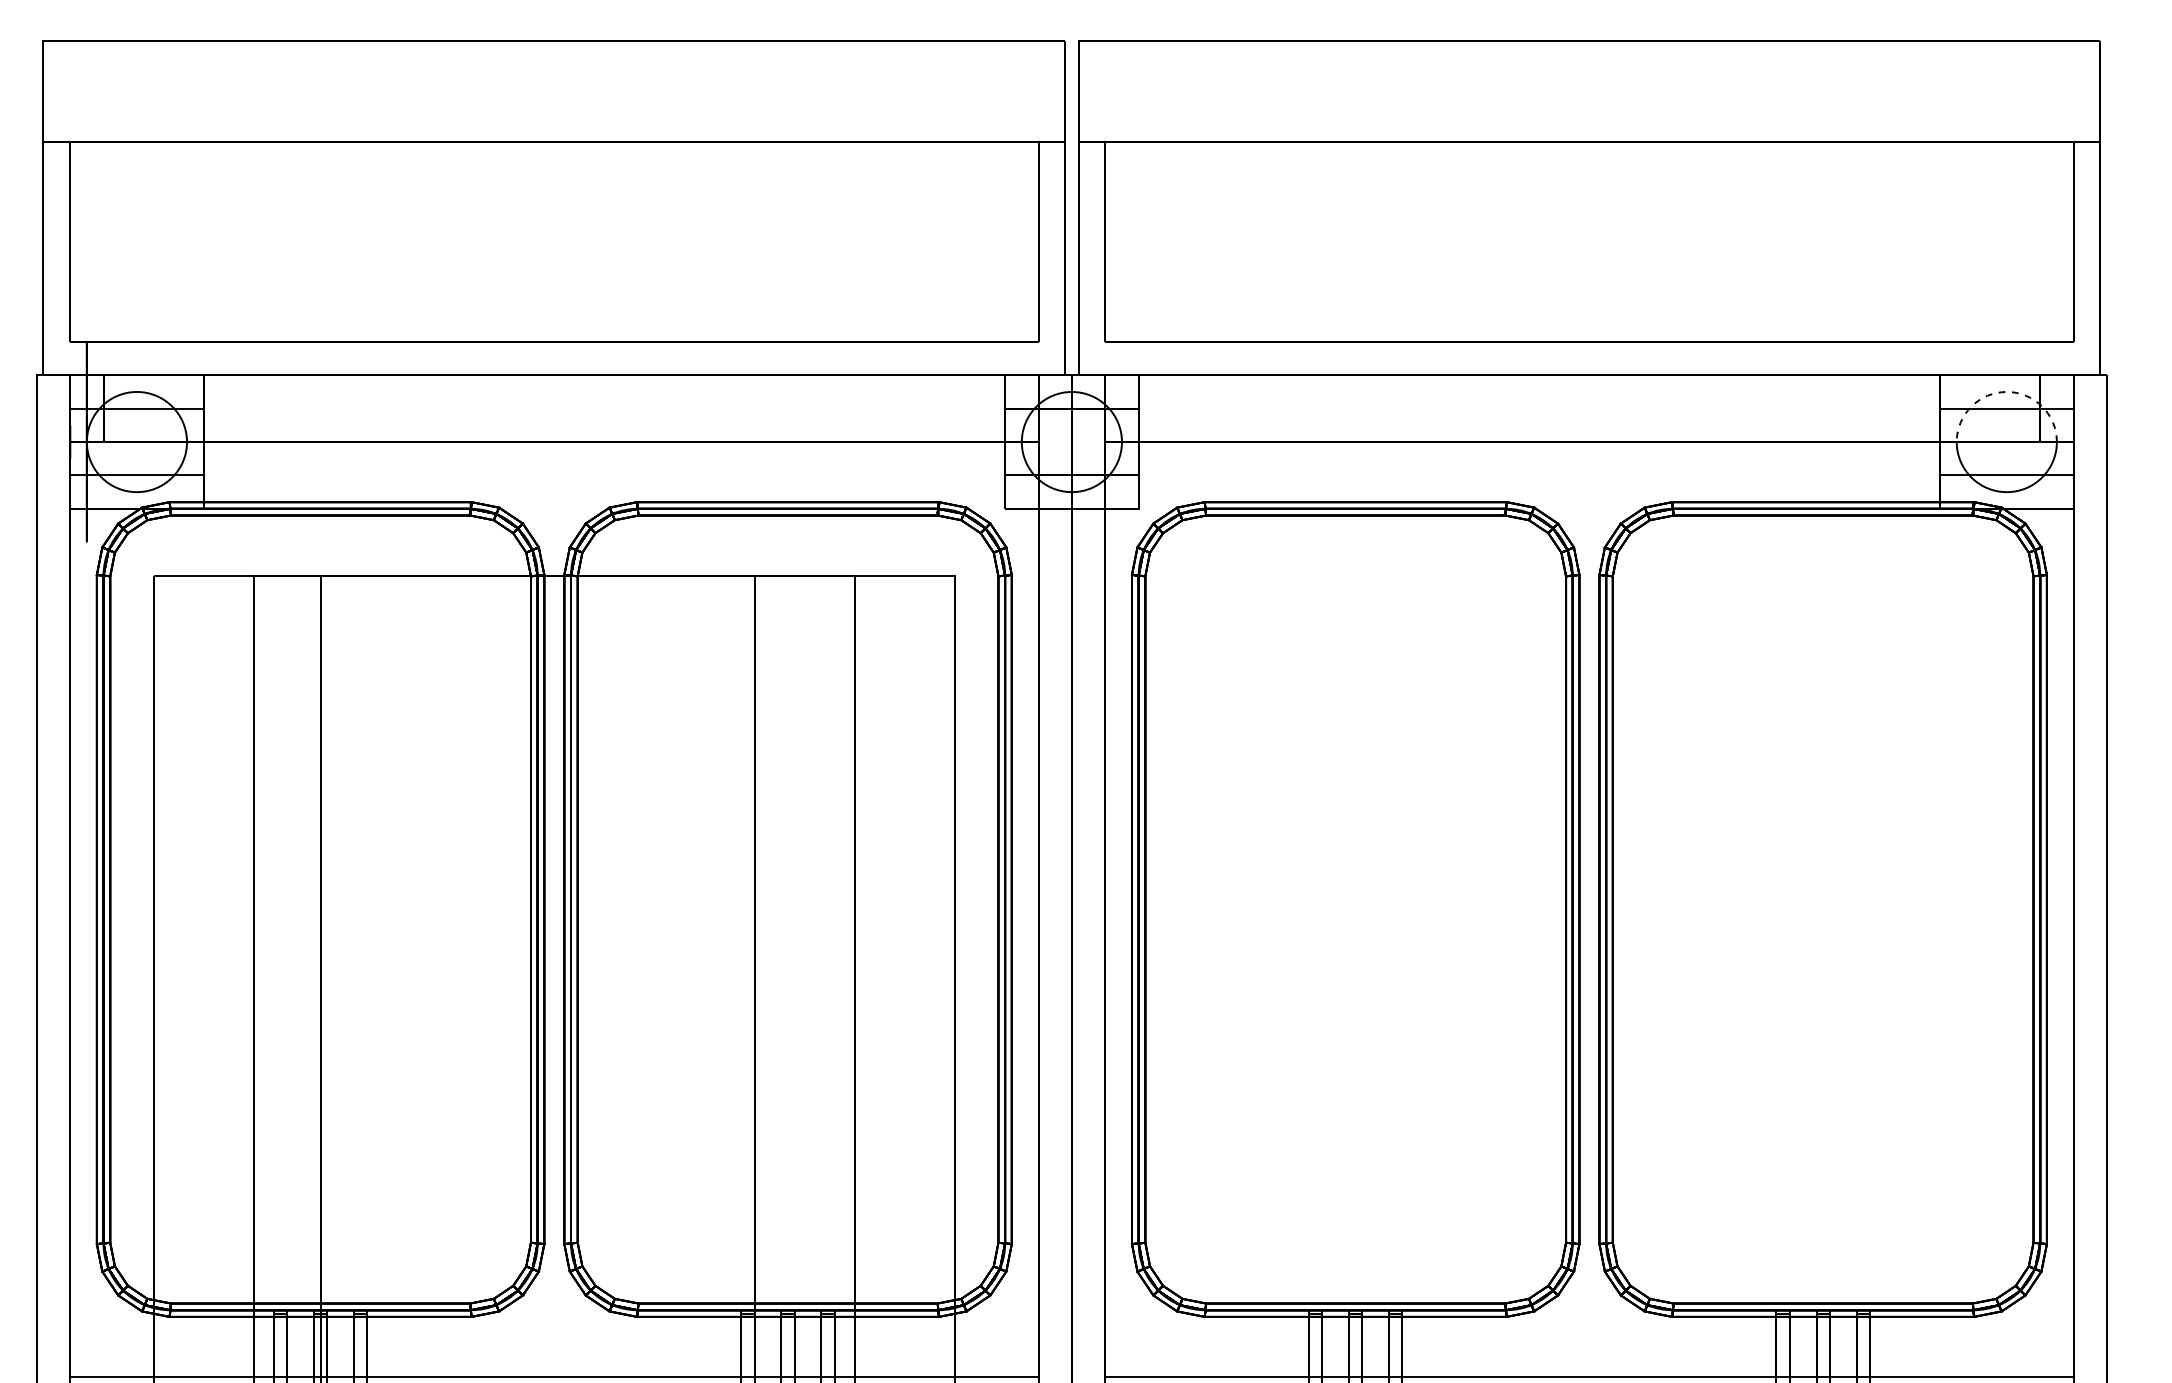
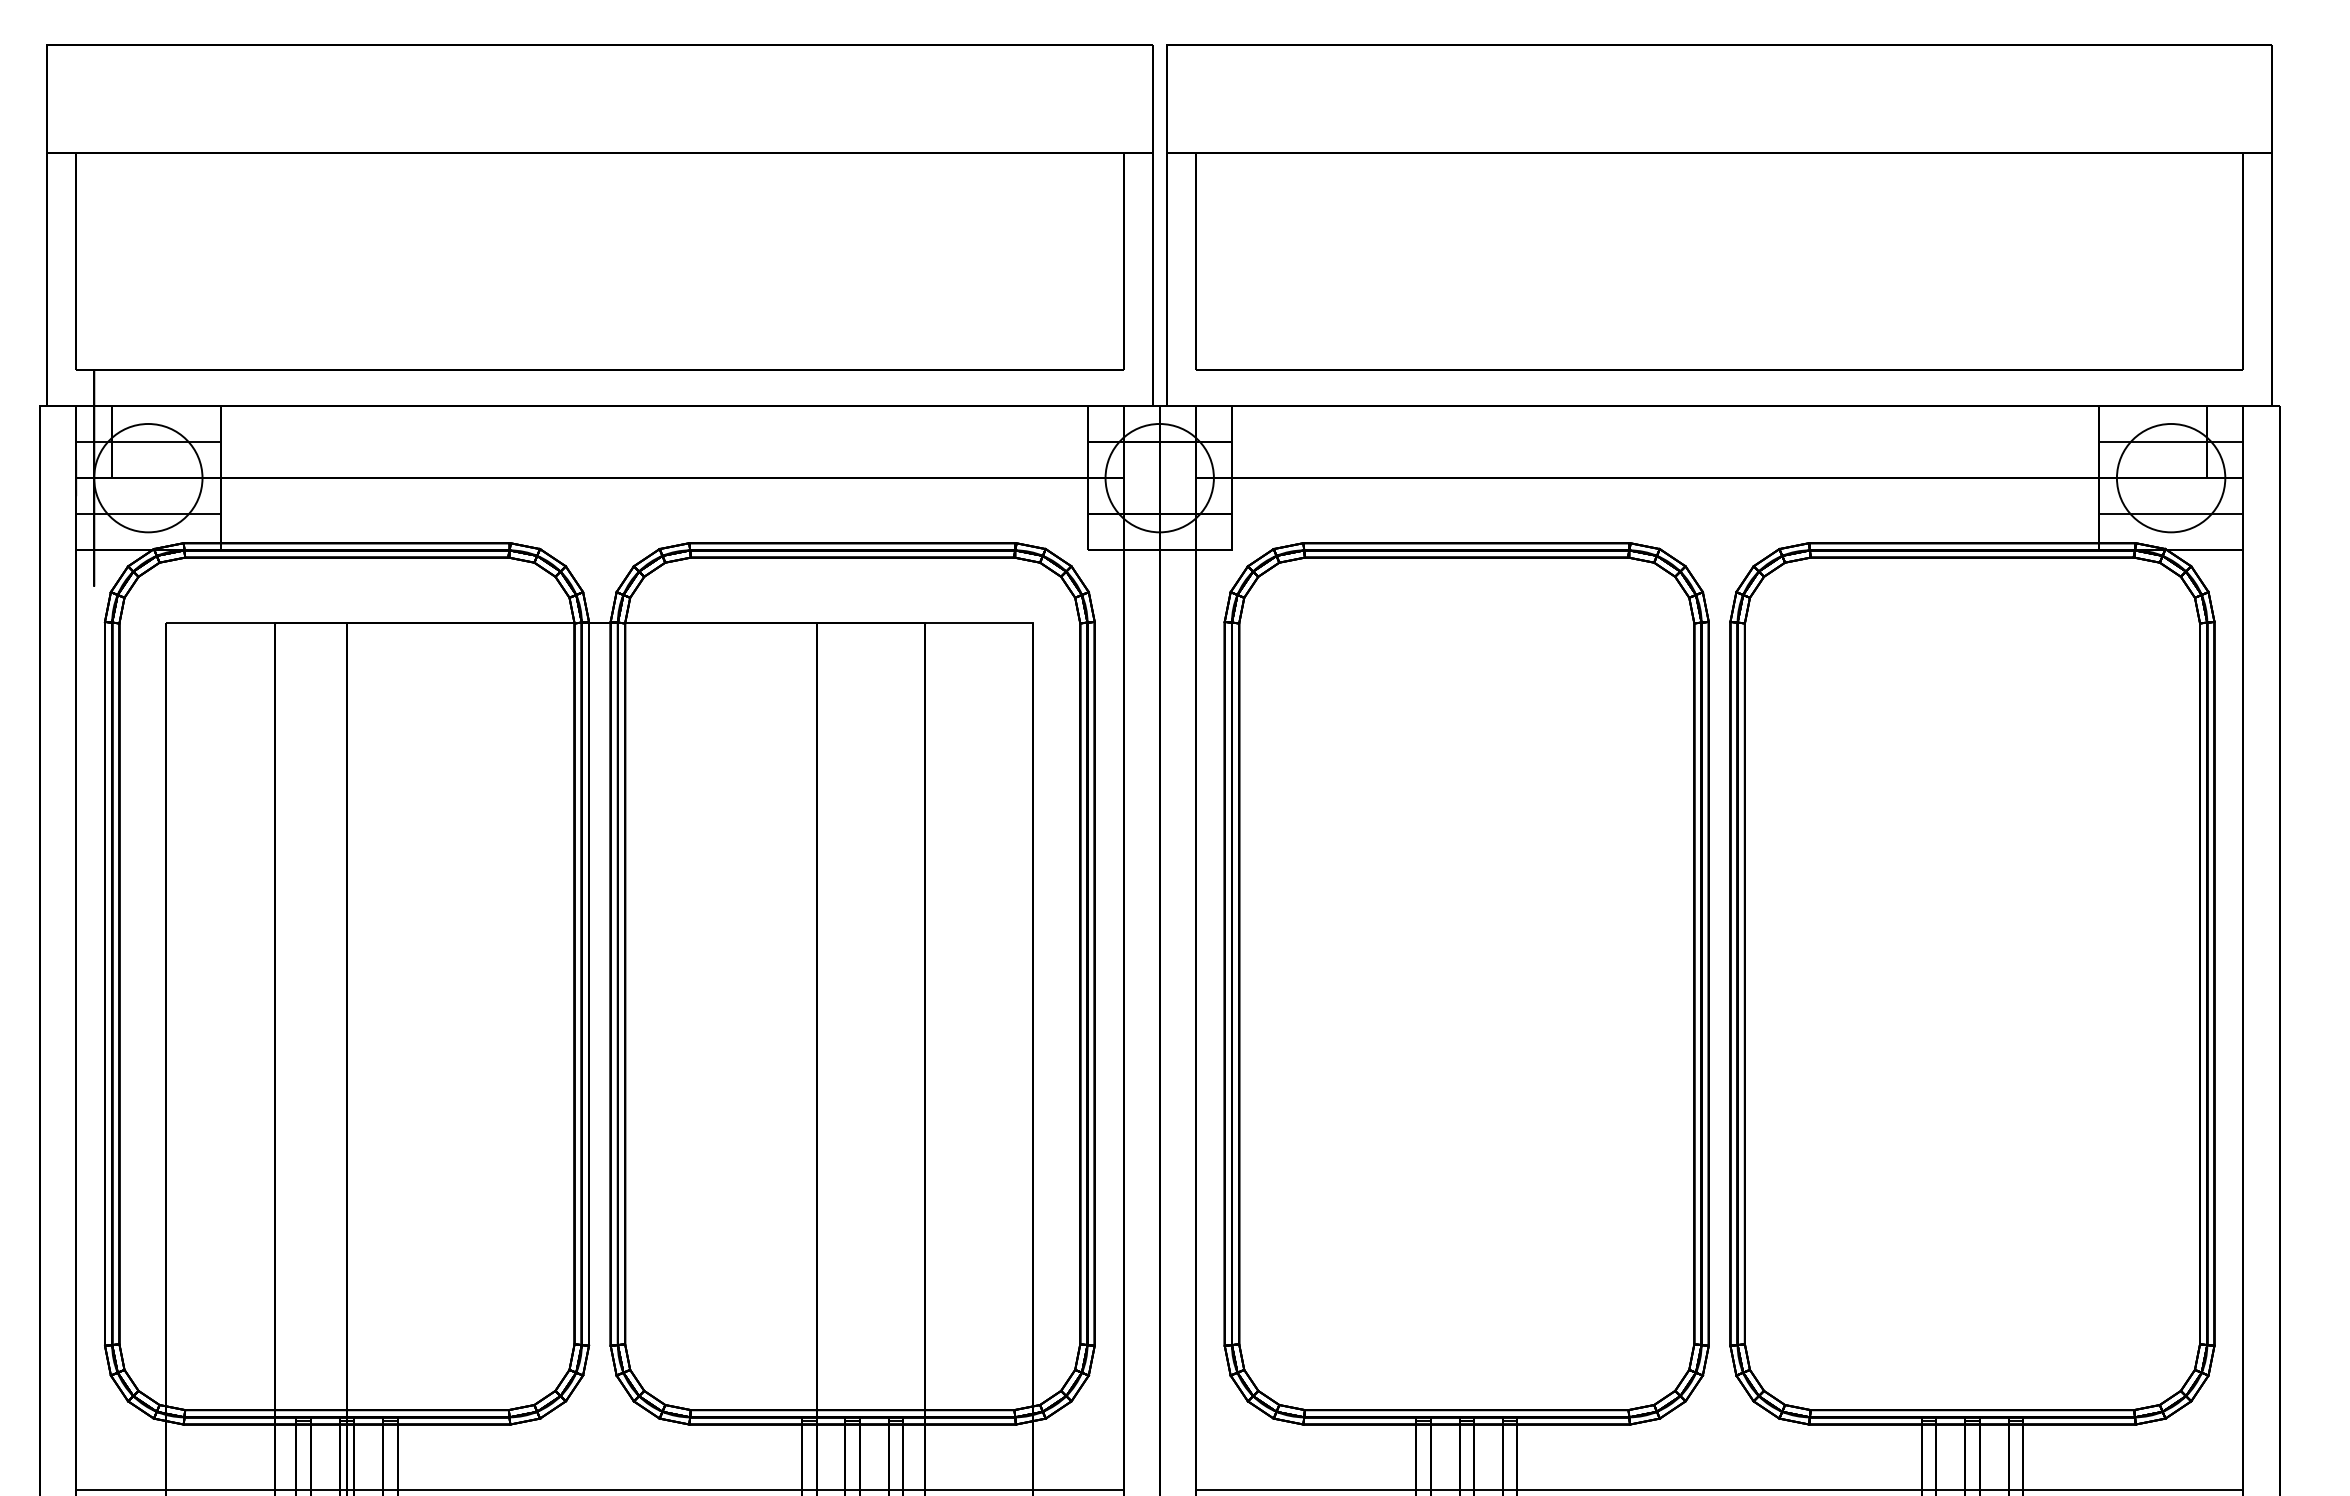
arc: (2007, 391) -> (2171, 423), dashed -> solid

